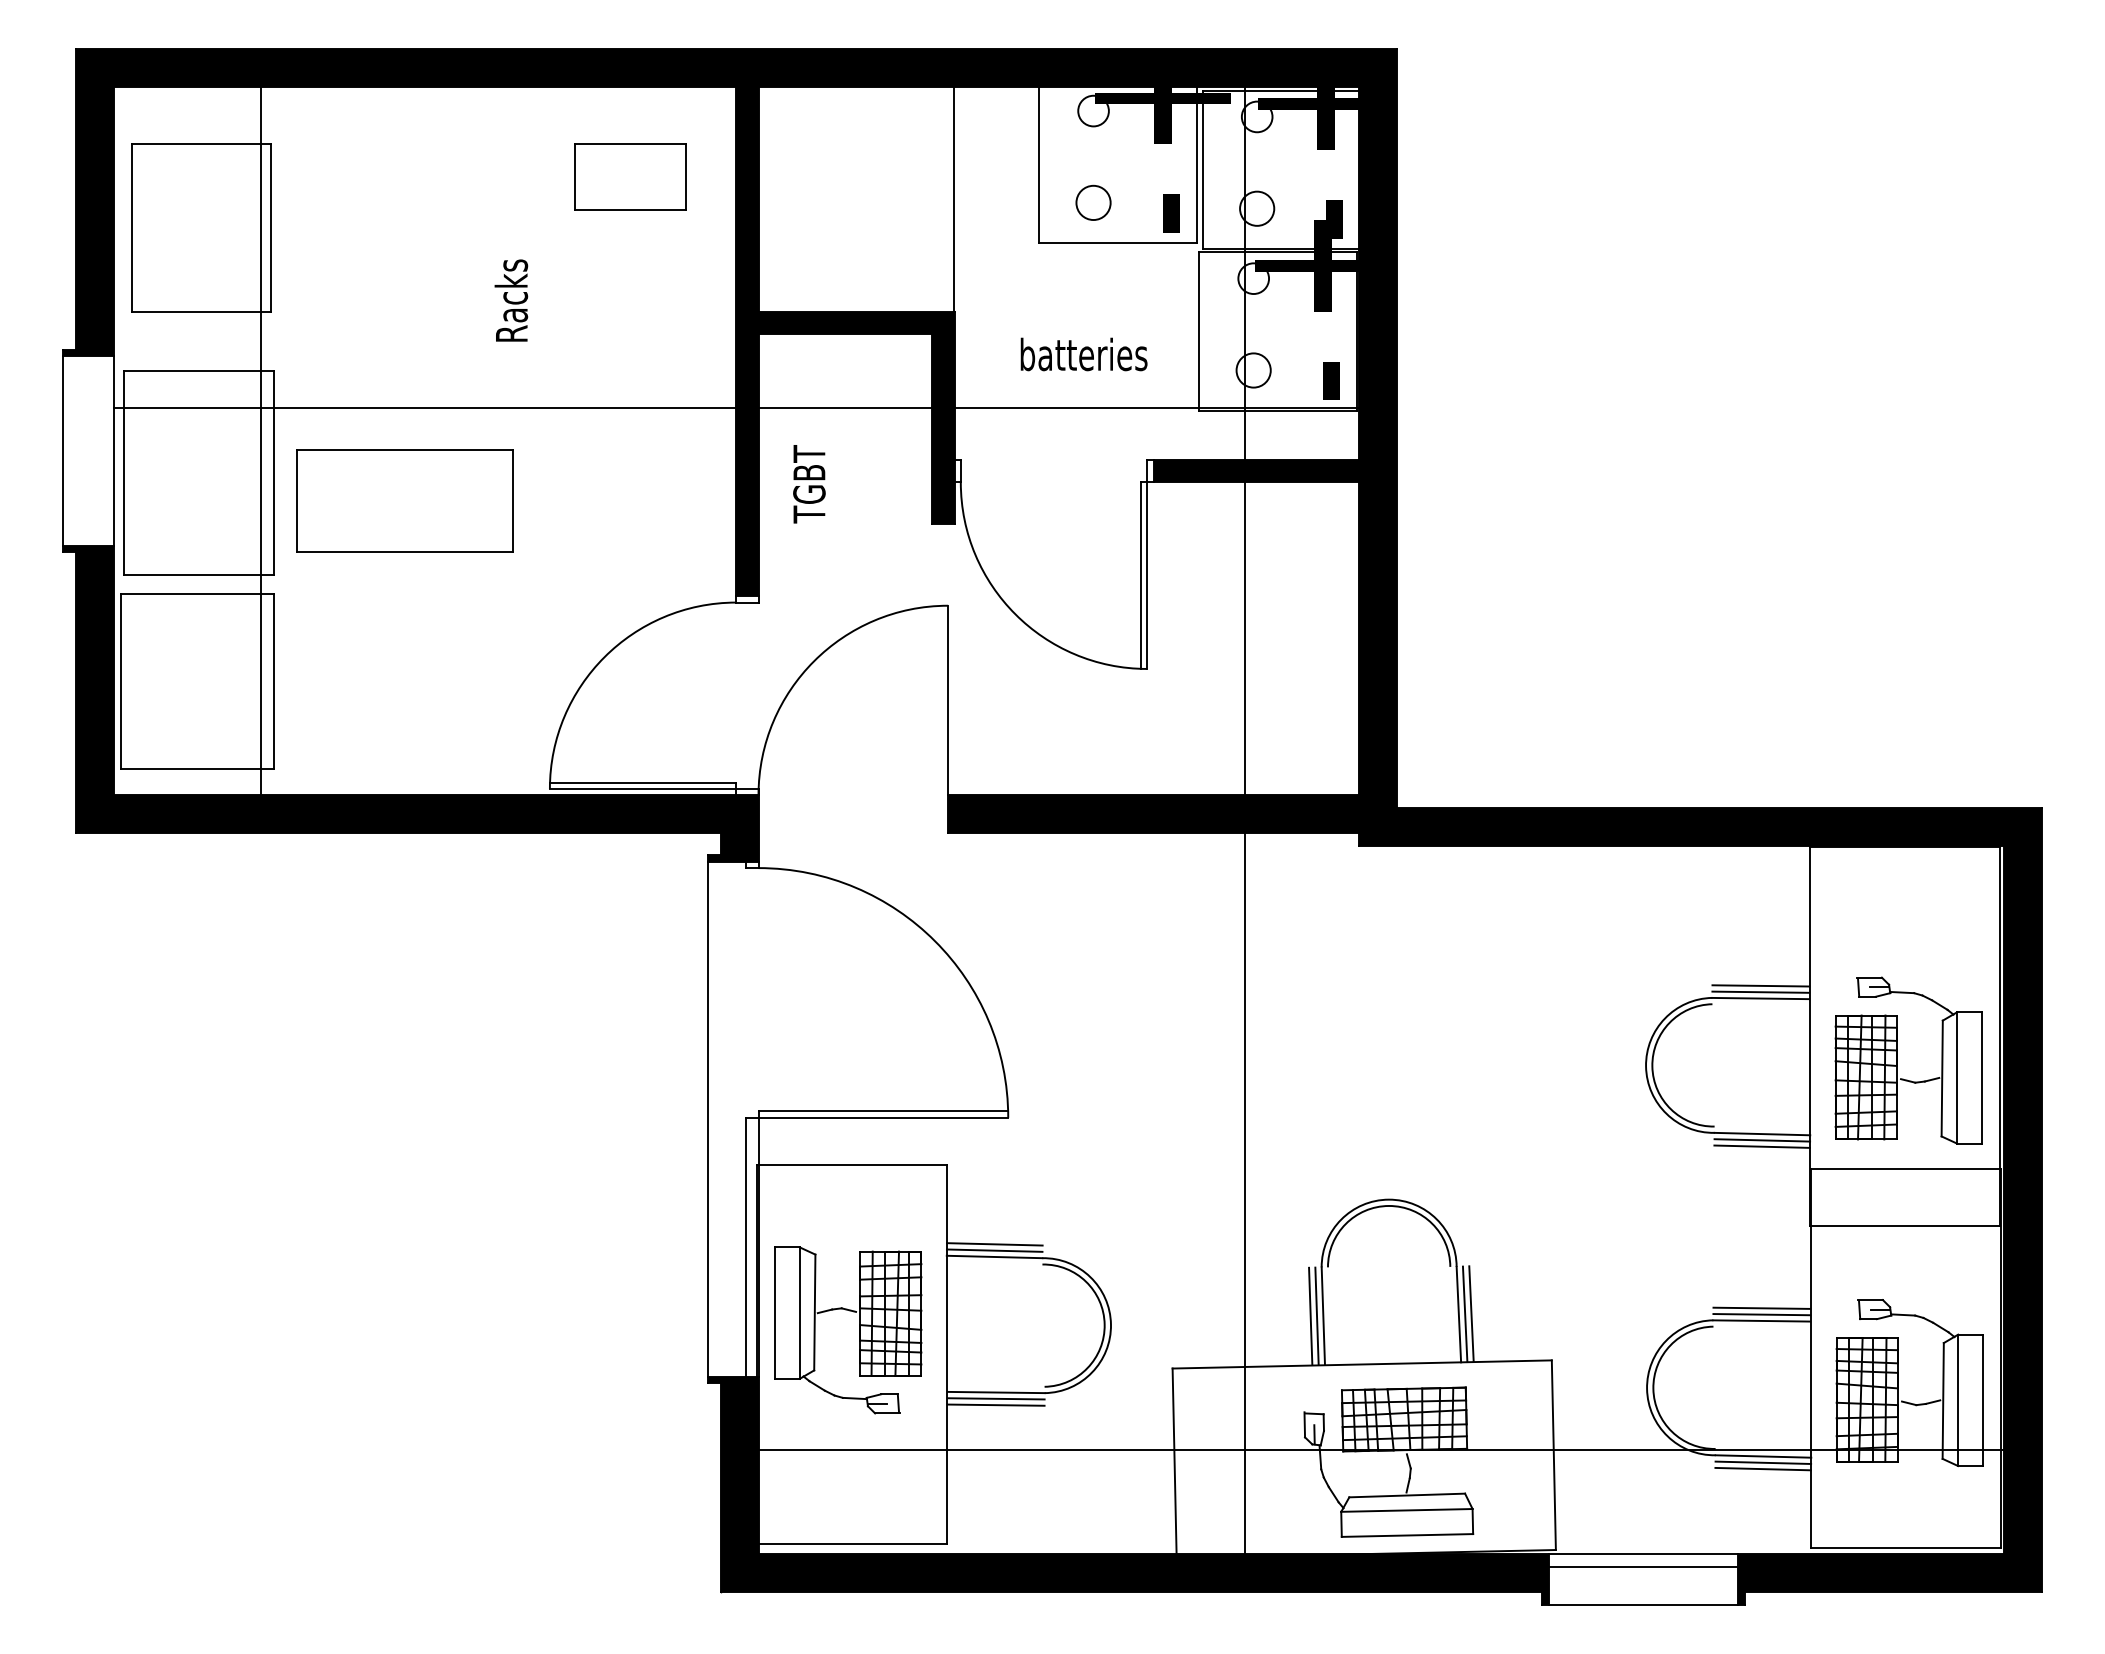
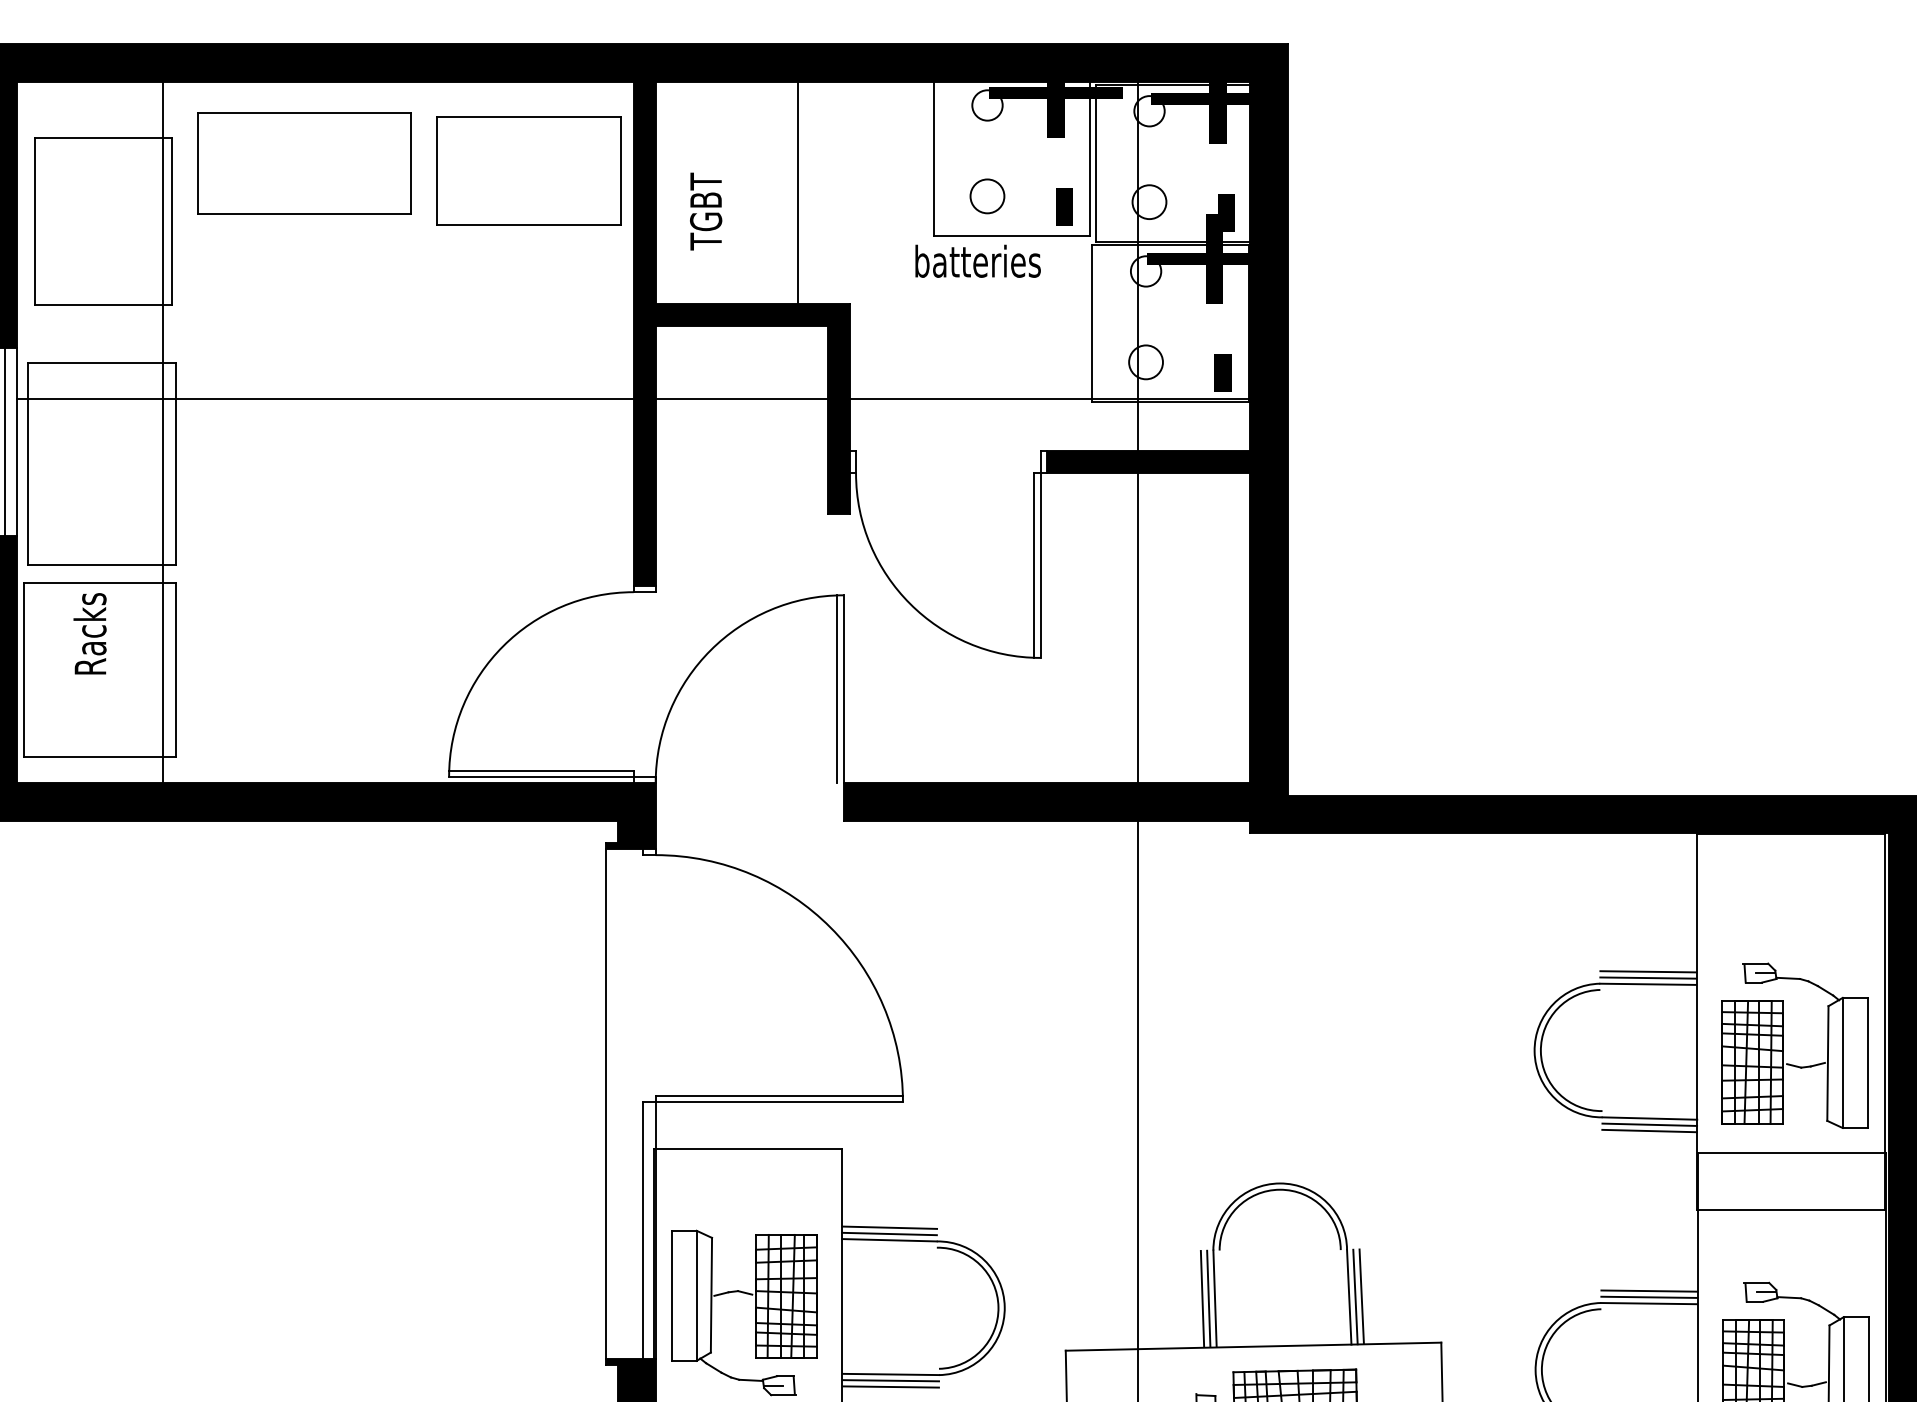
part: (630, 176) -> (528, 170), size x1.67
line: (954, 199) -> (798, 193), moved
text: (511, 300) -> (90, 633), moved
text: (1083, 354) -> (977, 261), moved
line: (101, 450) -> (5, 441), added
text: (809, 484) -> (706, 211), moved
part: (404, 500) -> (304, 163), moved
line: (941, 700) -> (836, 689), added

